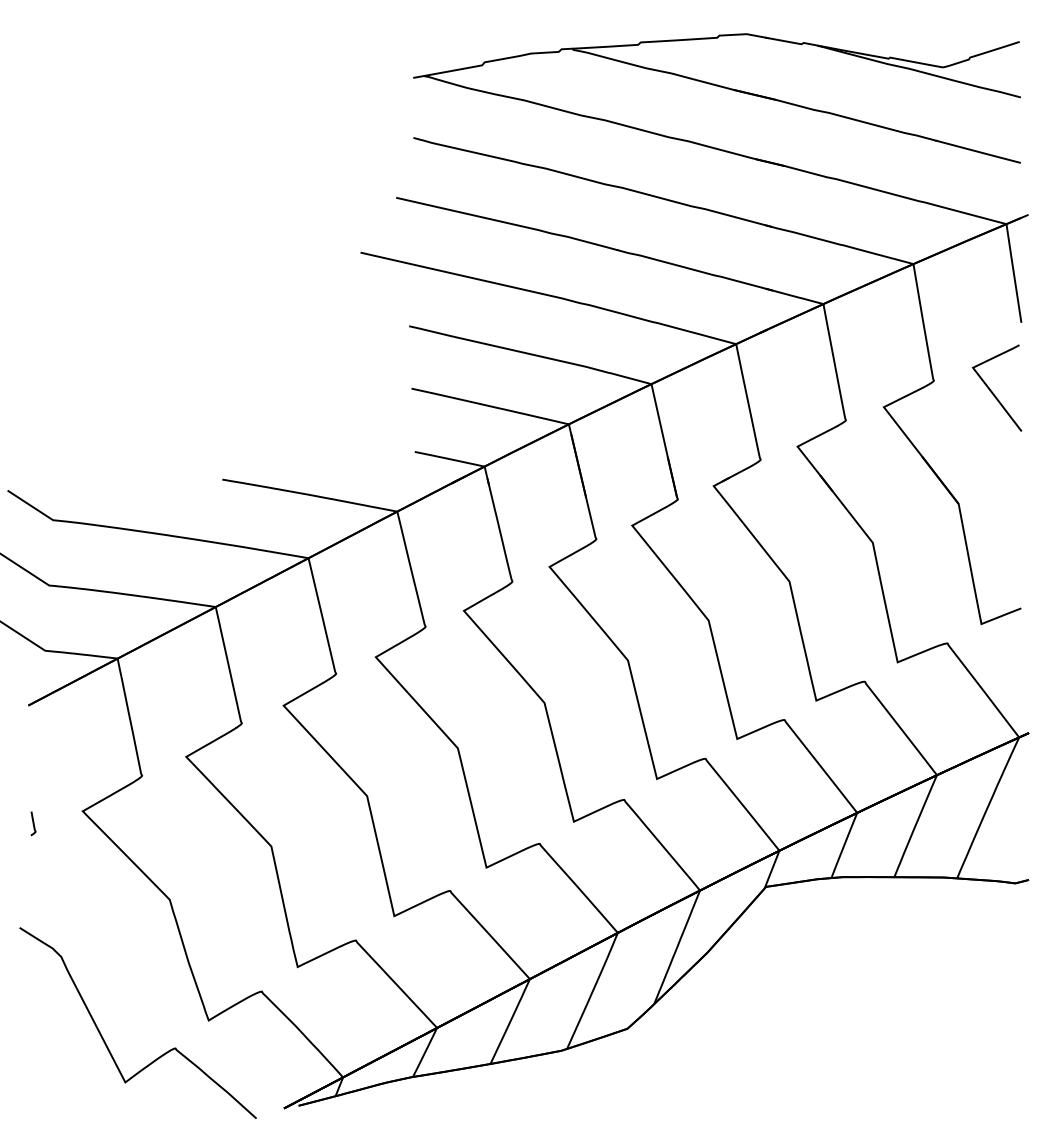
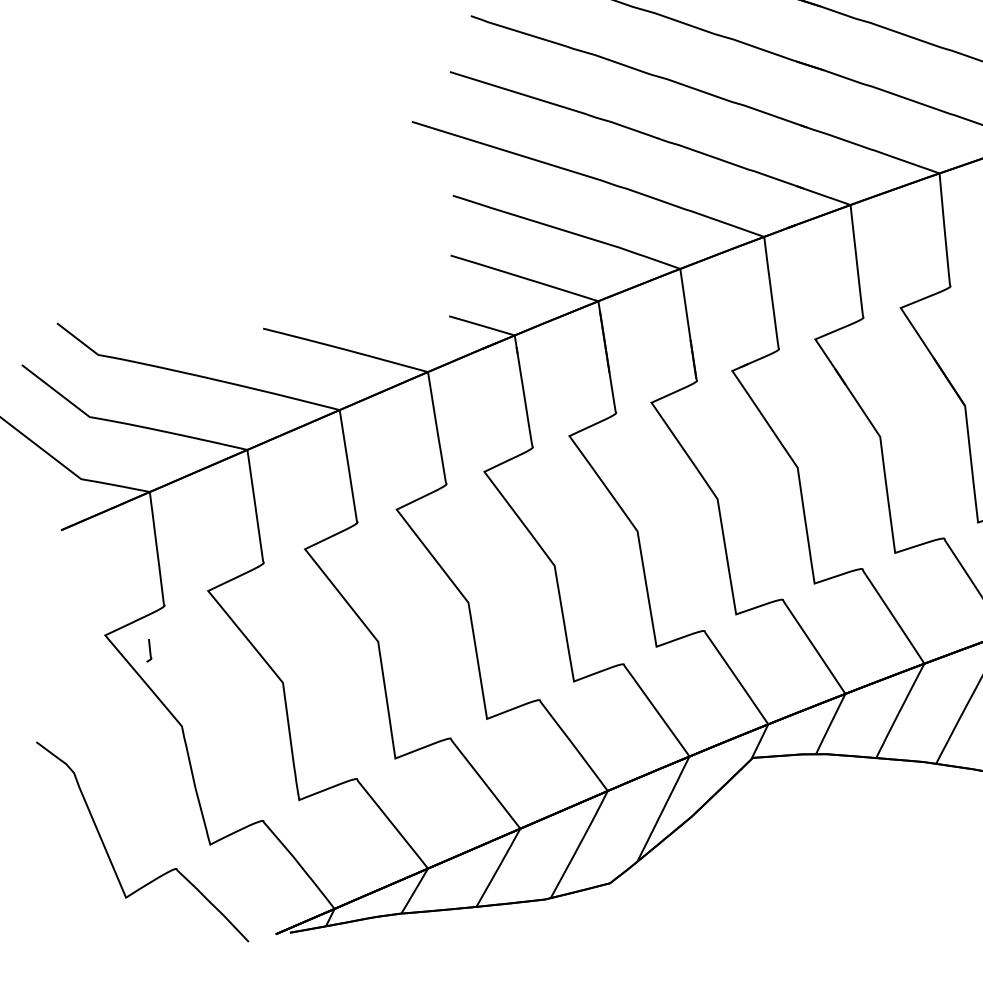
curve: (33, 823) -> (150, 650), moved

